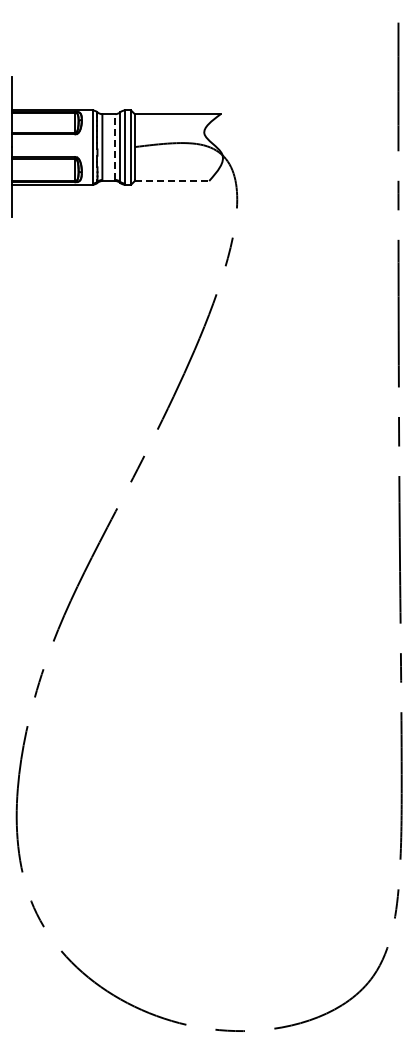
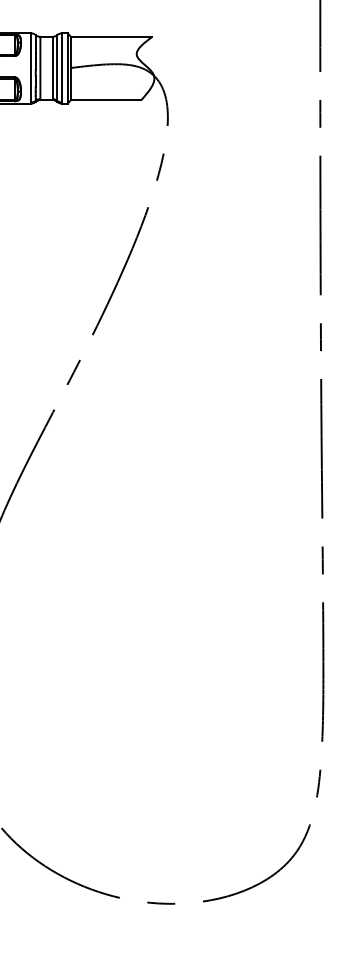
line: (115, 147) -> (52, 68), dashed -> solid
line: (172, 181) -> (106, 100), dashed -> solid

